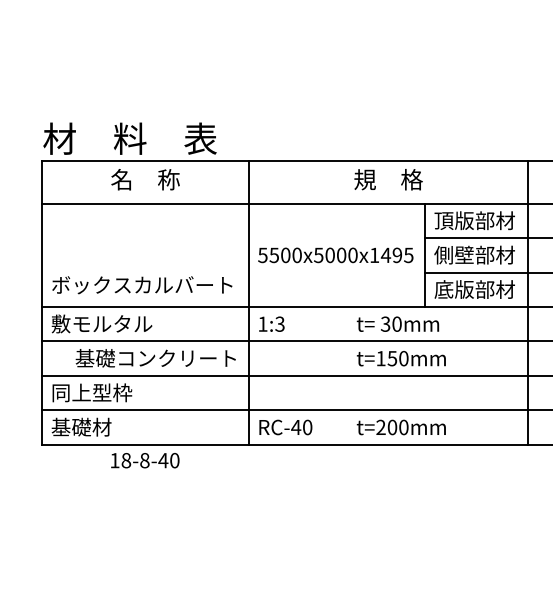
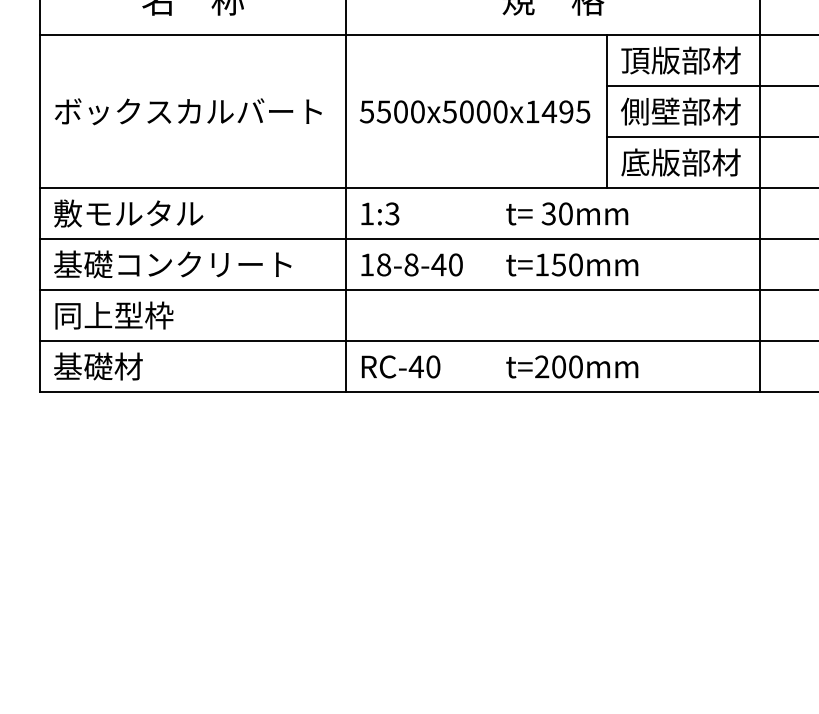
text: (142, 285) -> (188, 112), moved
text: (155, 358) -> (172, 264), moved
text: (145, 460) -> (412, 264), moved

